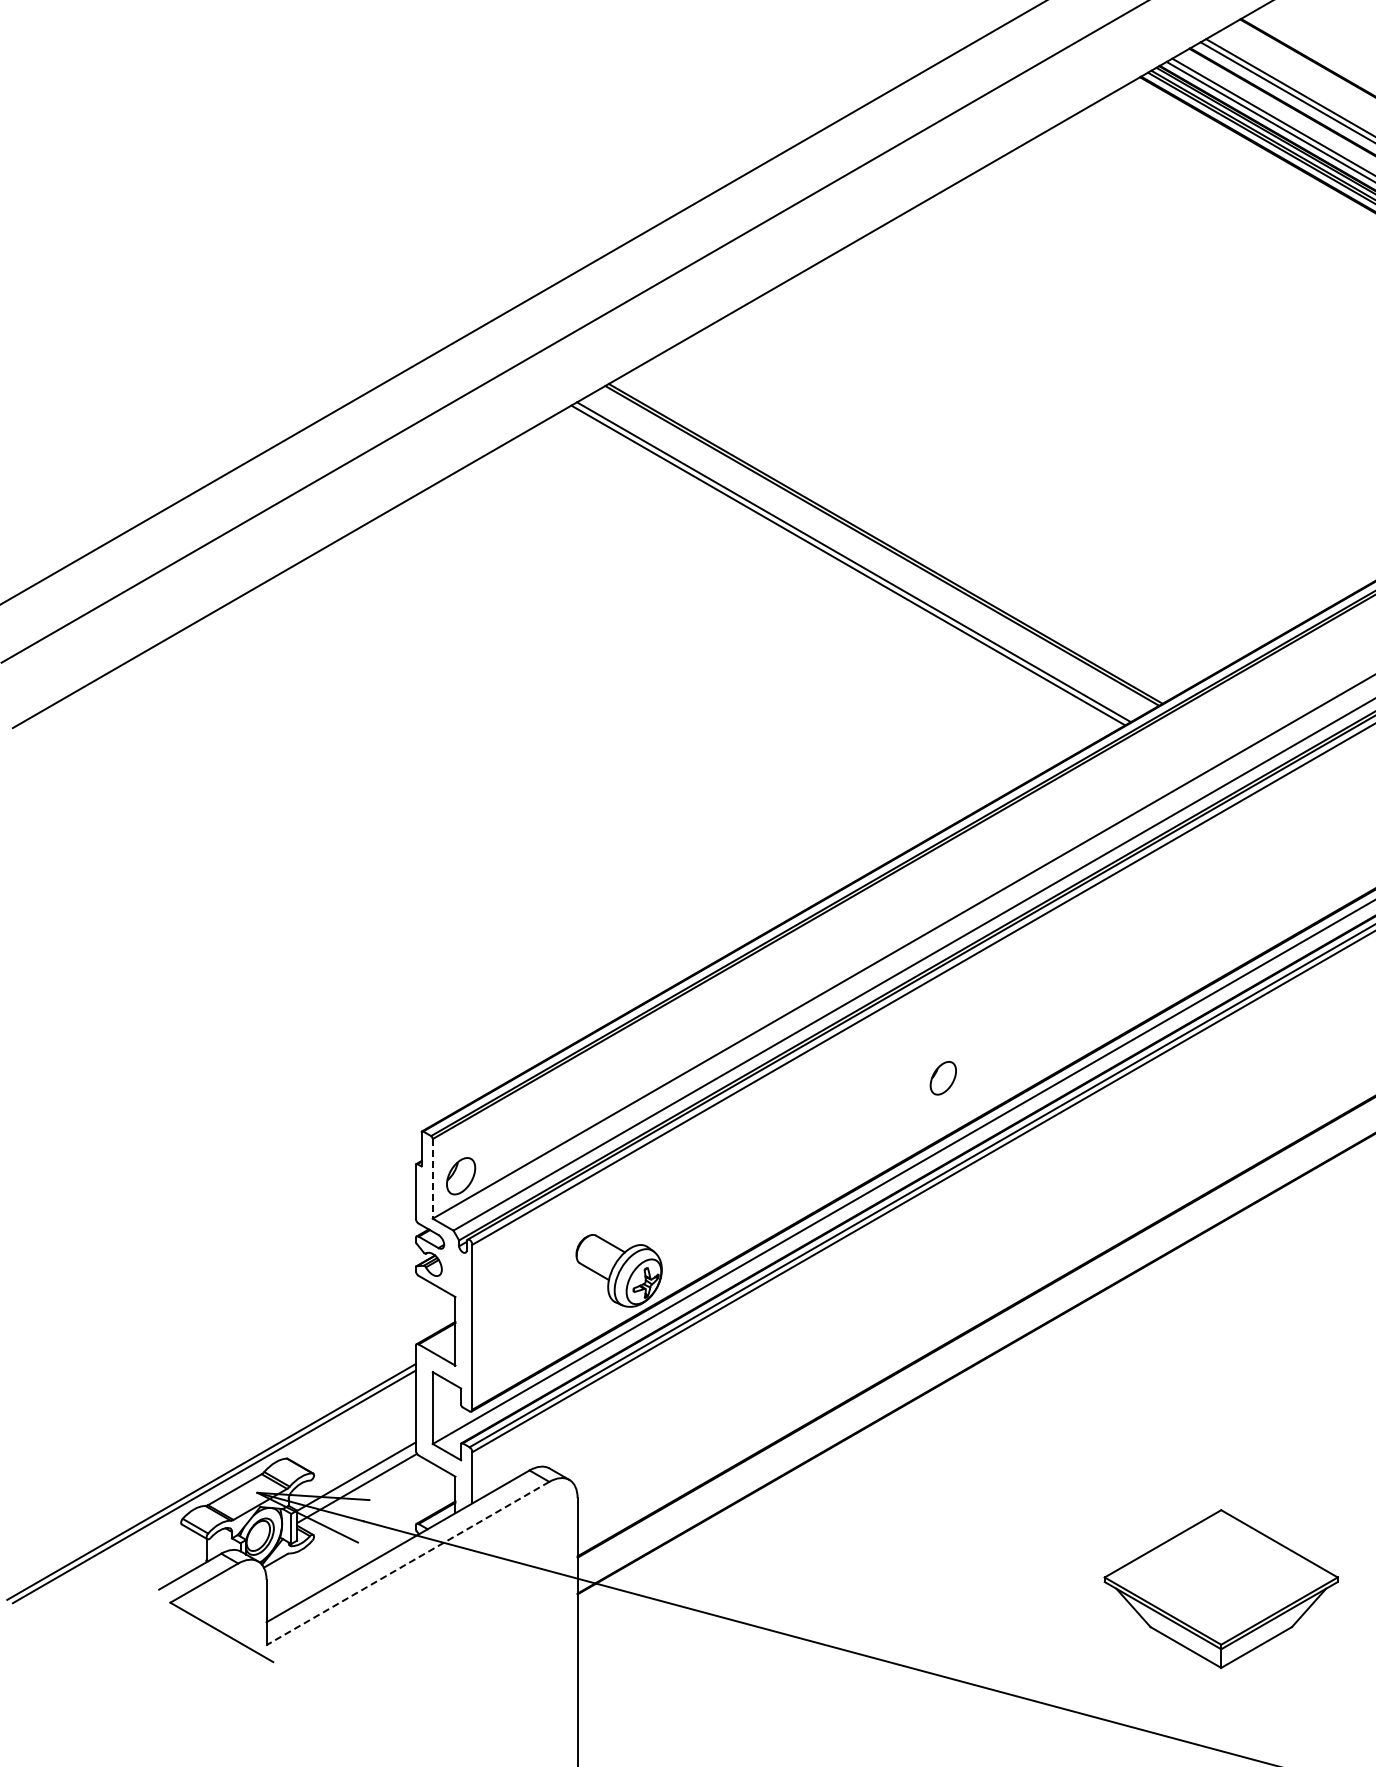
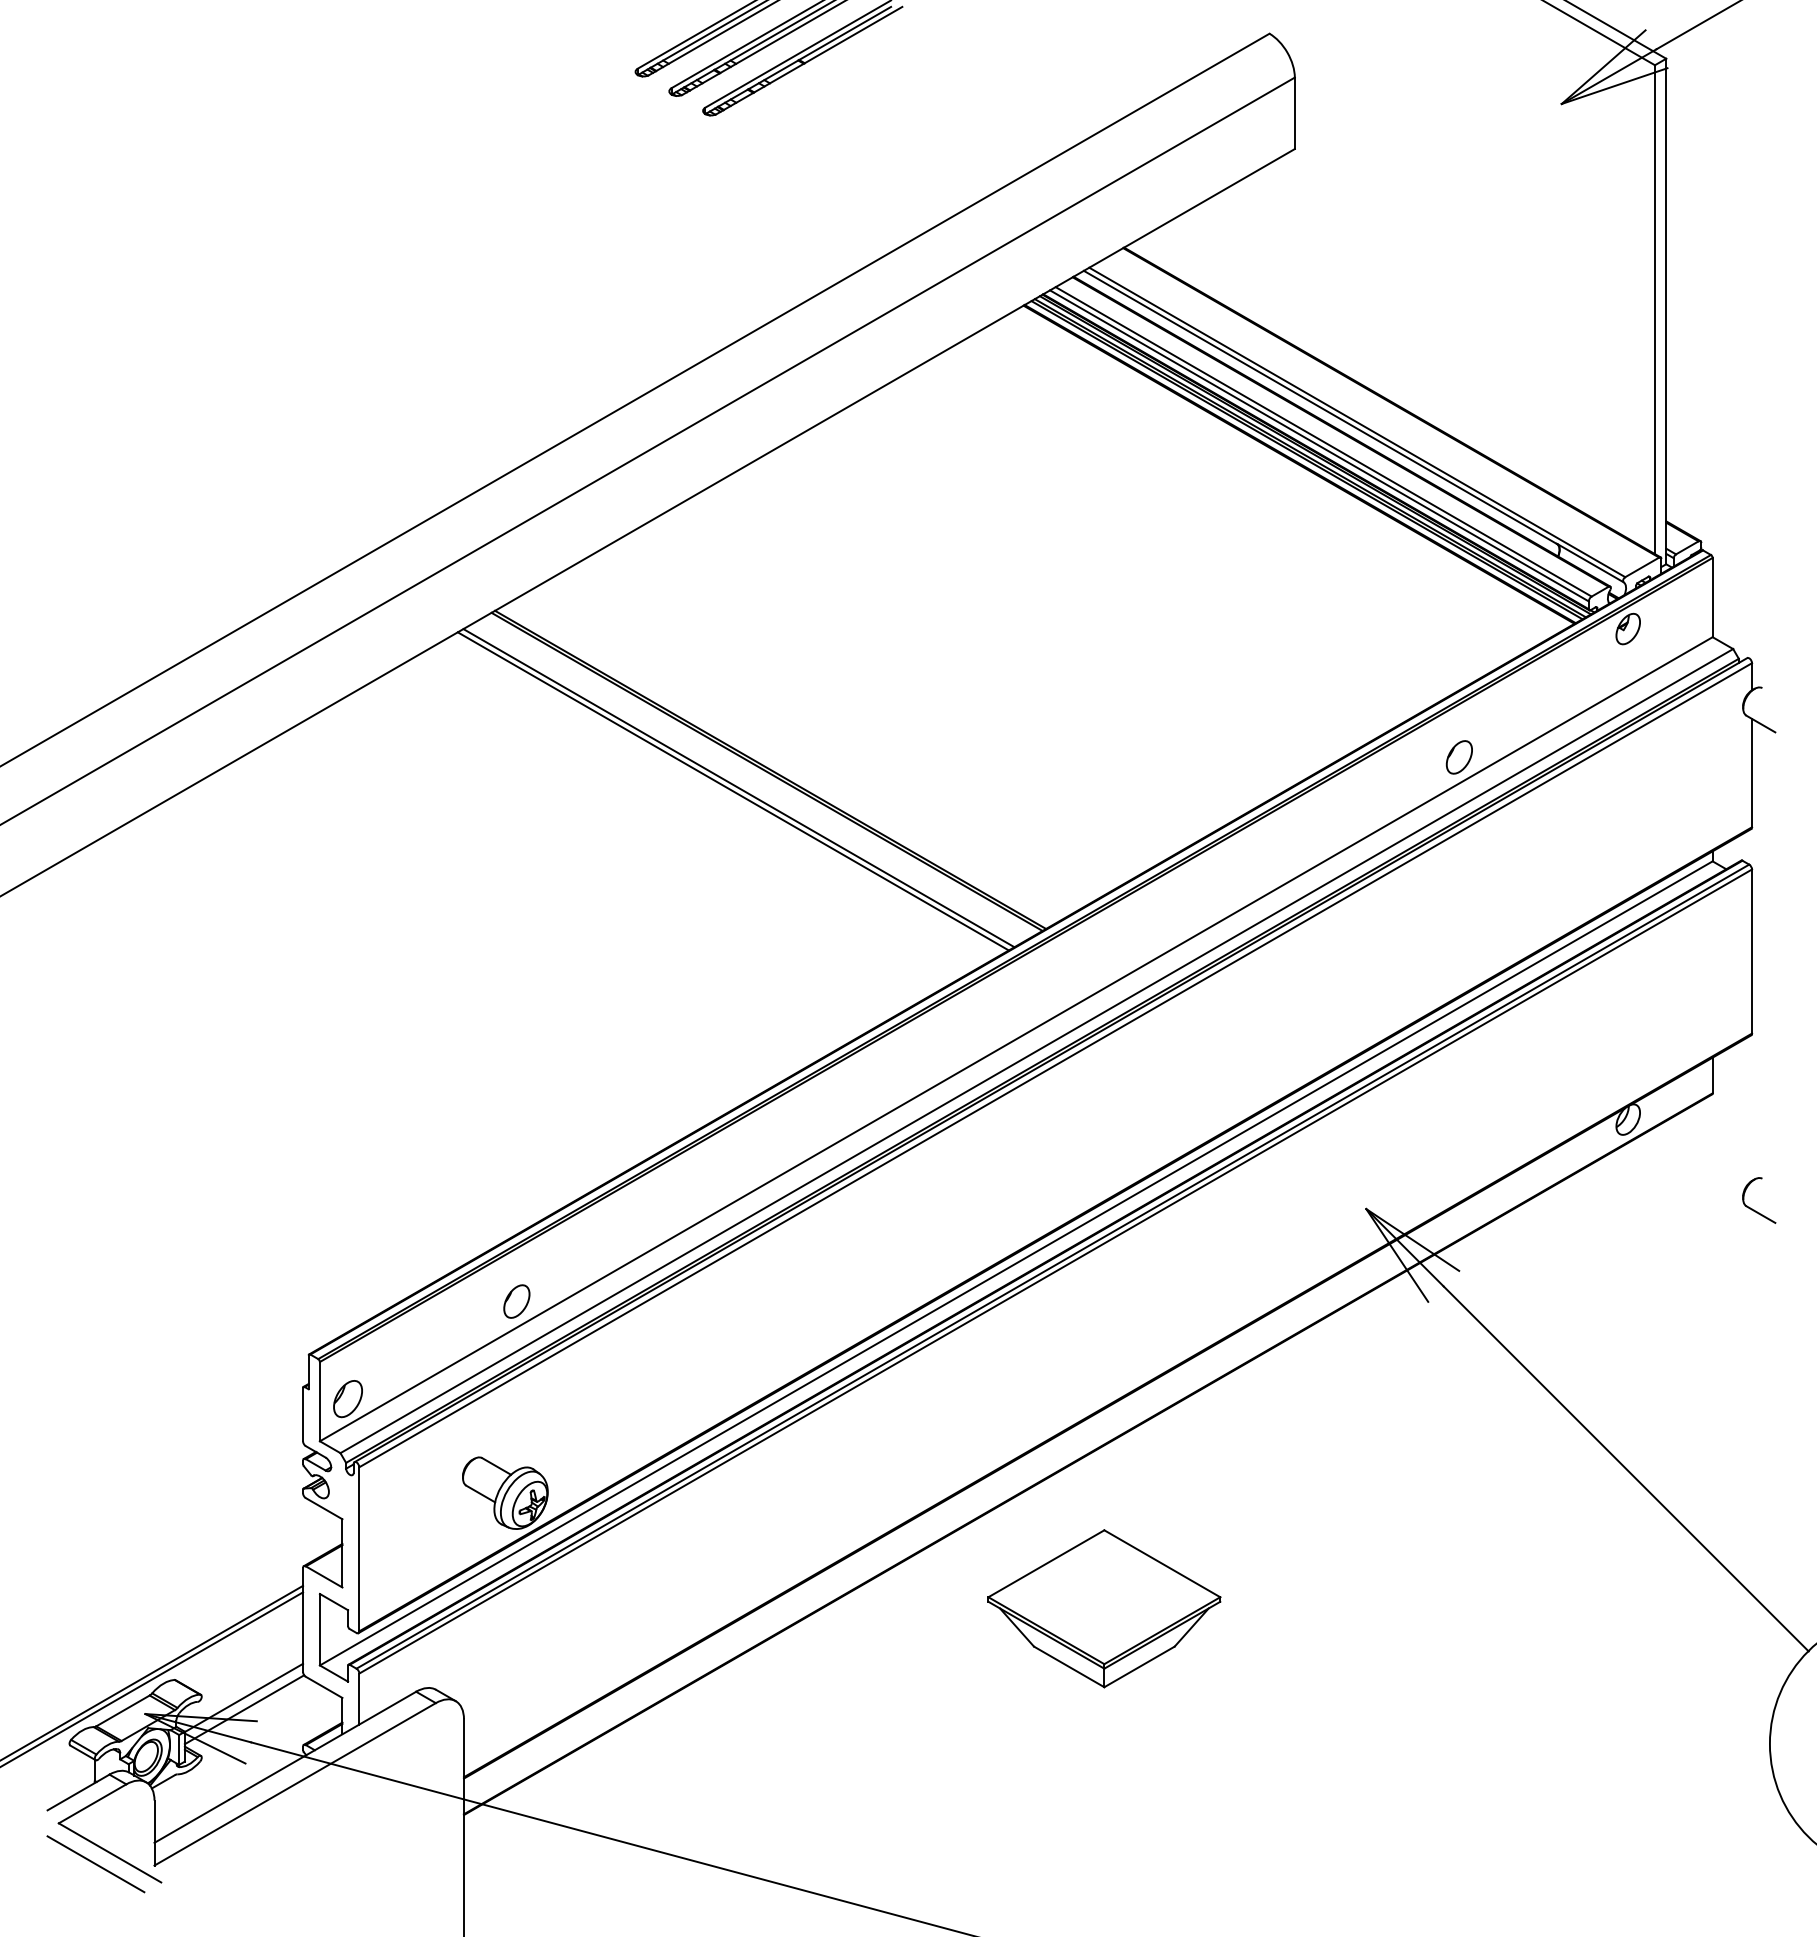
part: (942, 1078) -> (516, 1301), moved
line: (432, 1178) -> (319, 1401), dashed -> solid
line: (407, 1563) -> (294, 1784), dashed -> solid
part: (1221, 1588) -> (1104, 1608), moved
line: (207, 1644) -> (95, 1864), added

